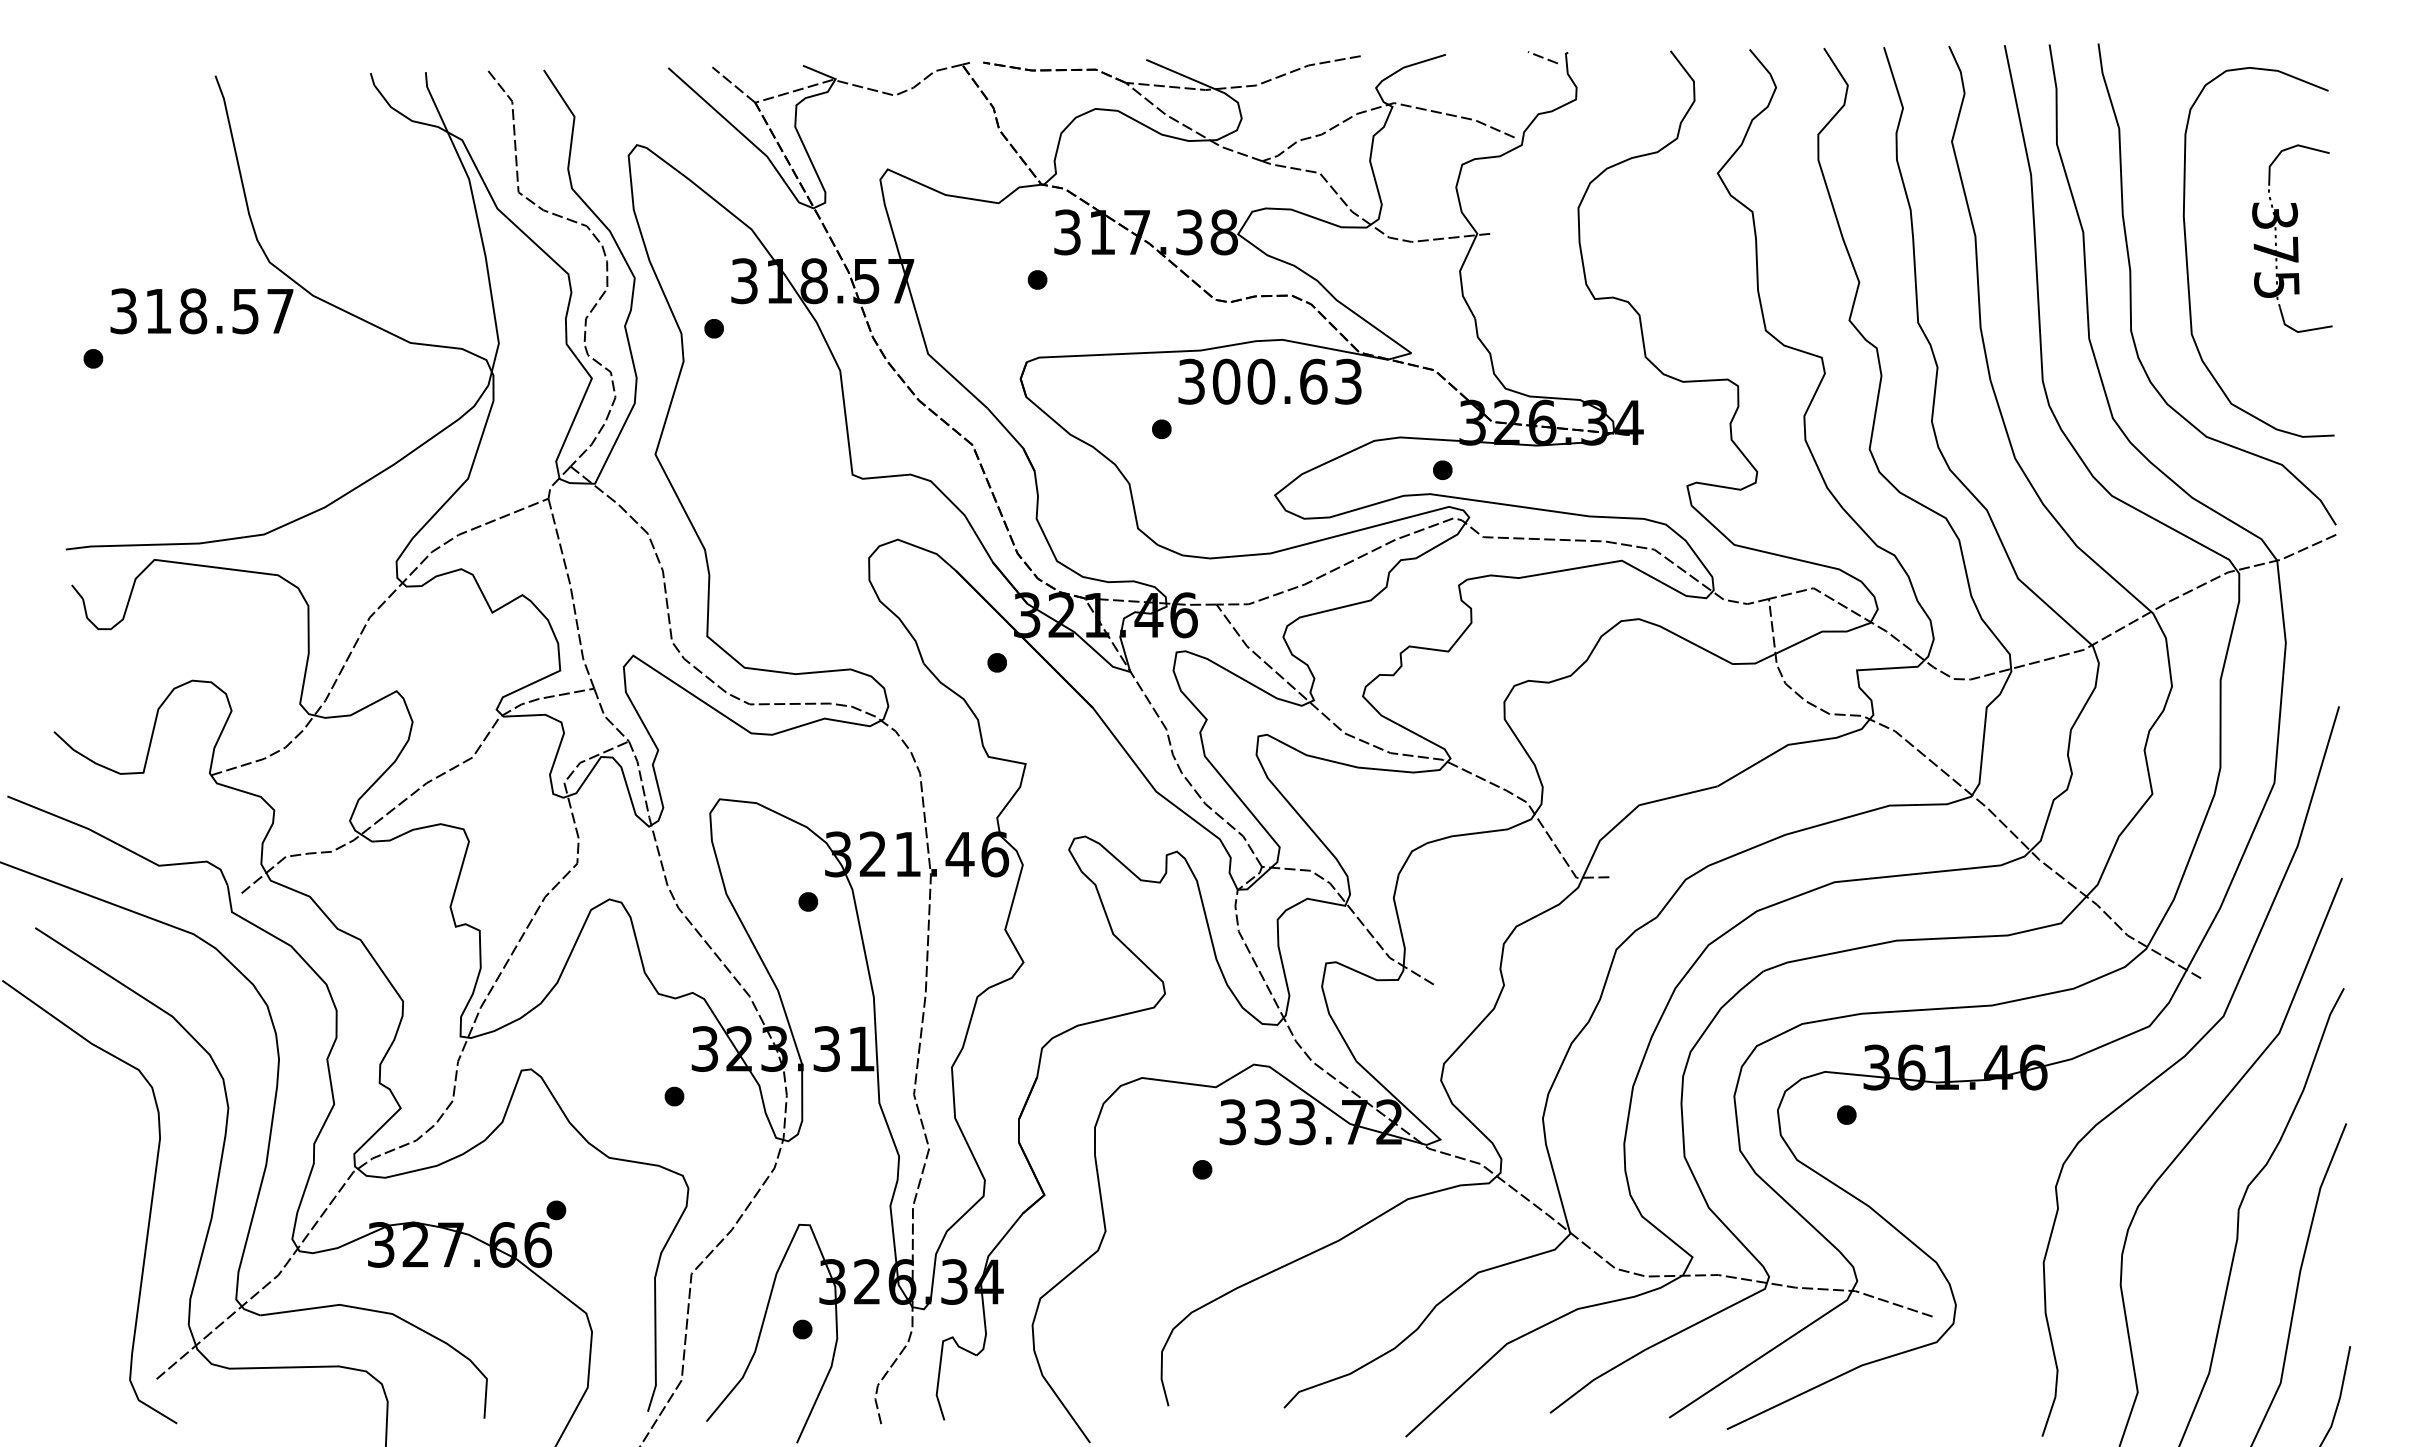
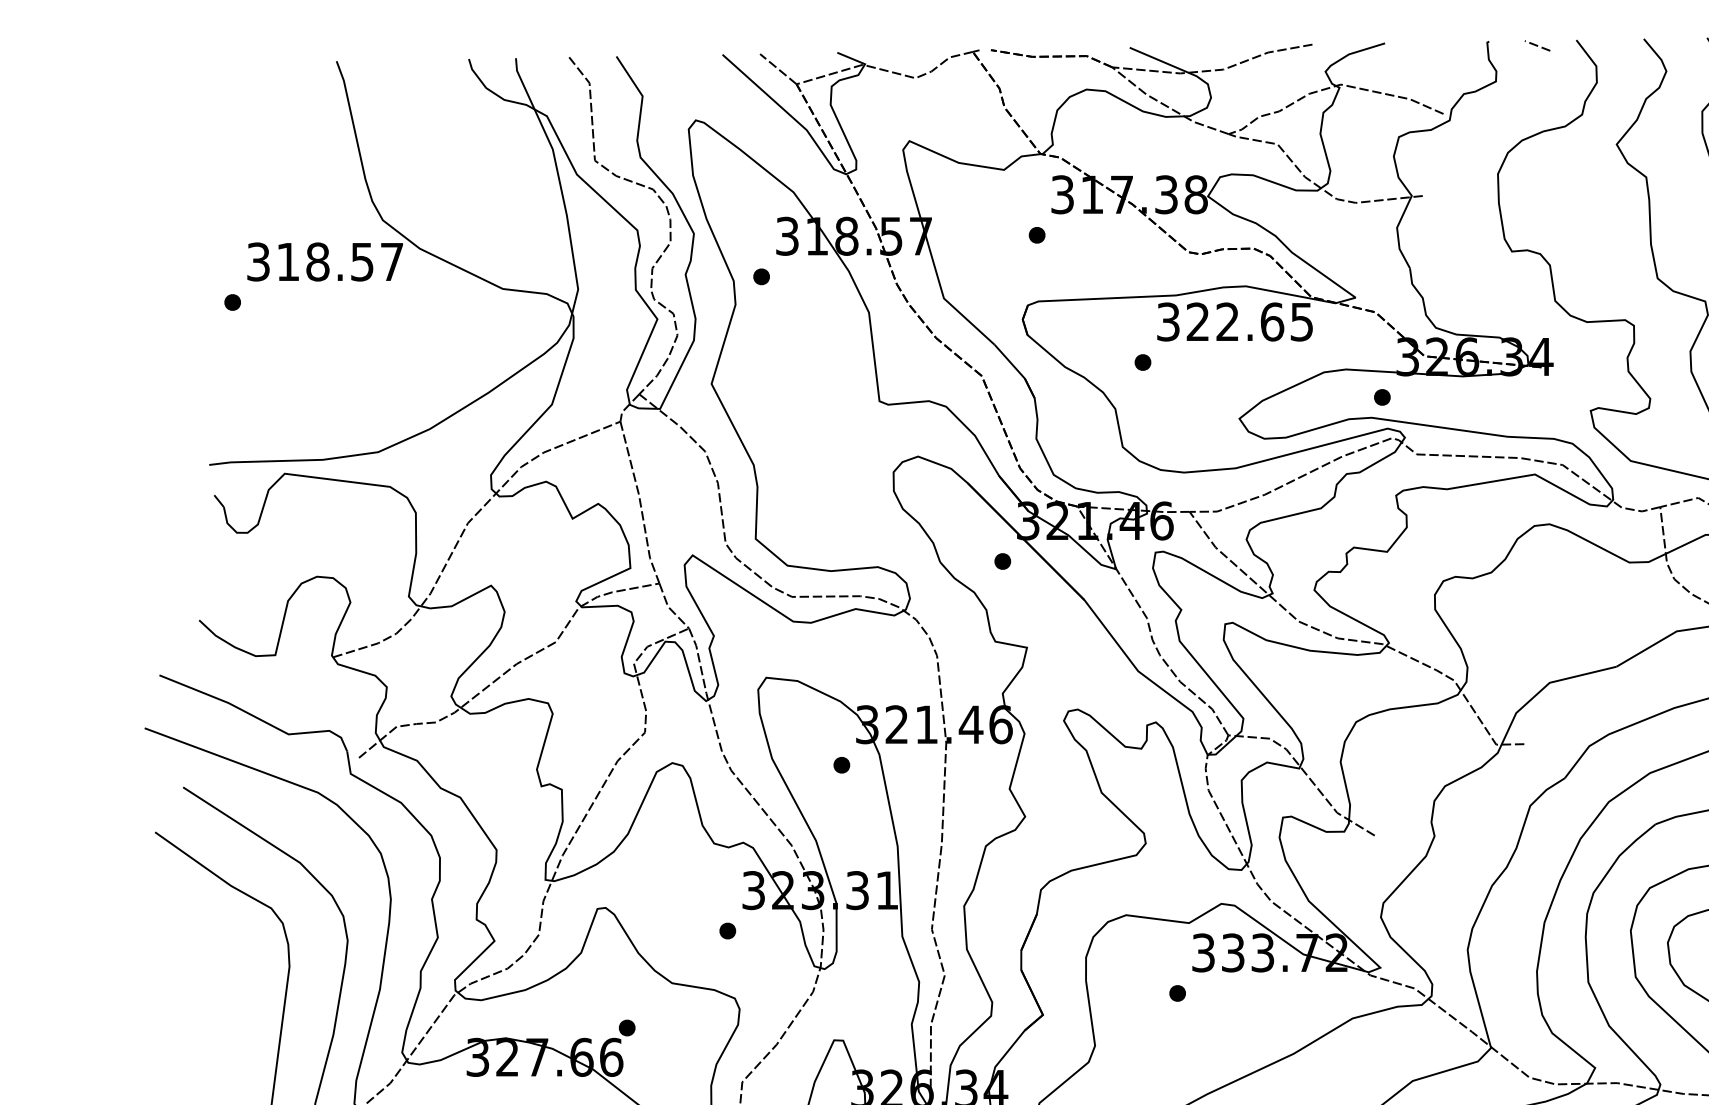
line: (1542, 57) -> (1537, 45), moved
text: (1286, 381) -> (1249, 321), 300.63 -> 322.65

